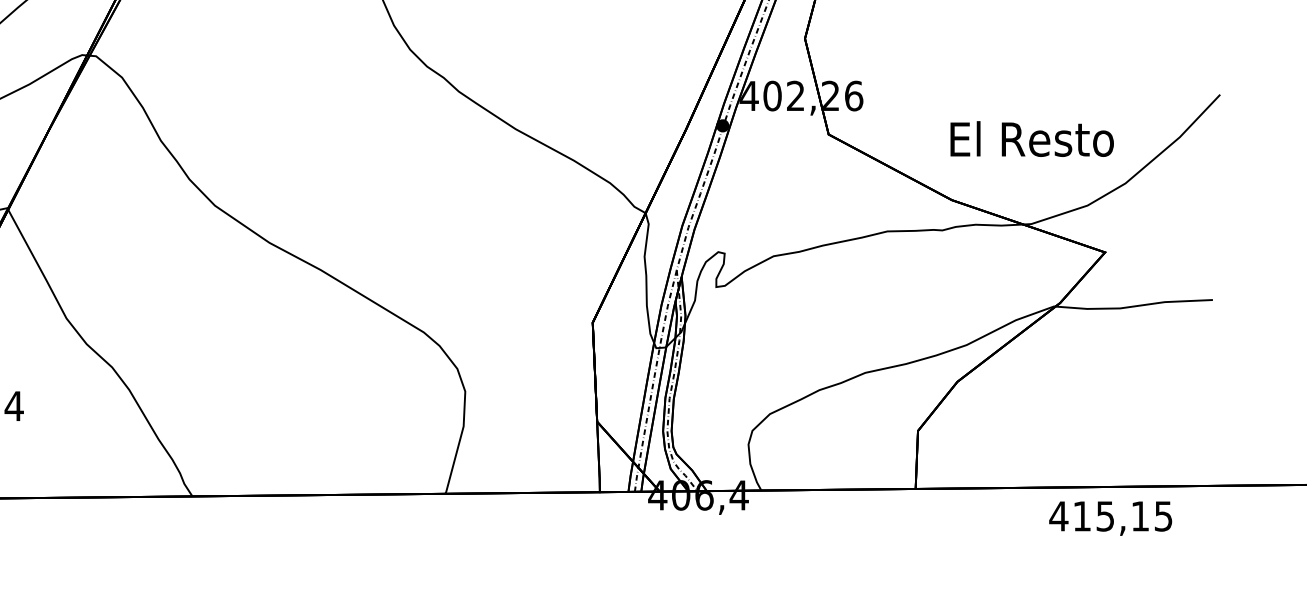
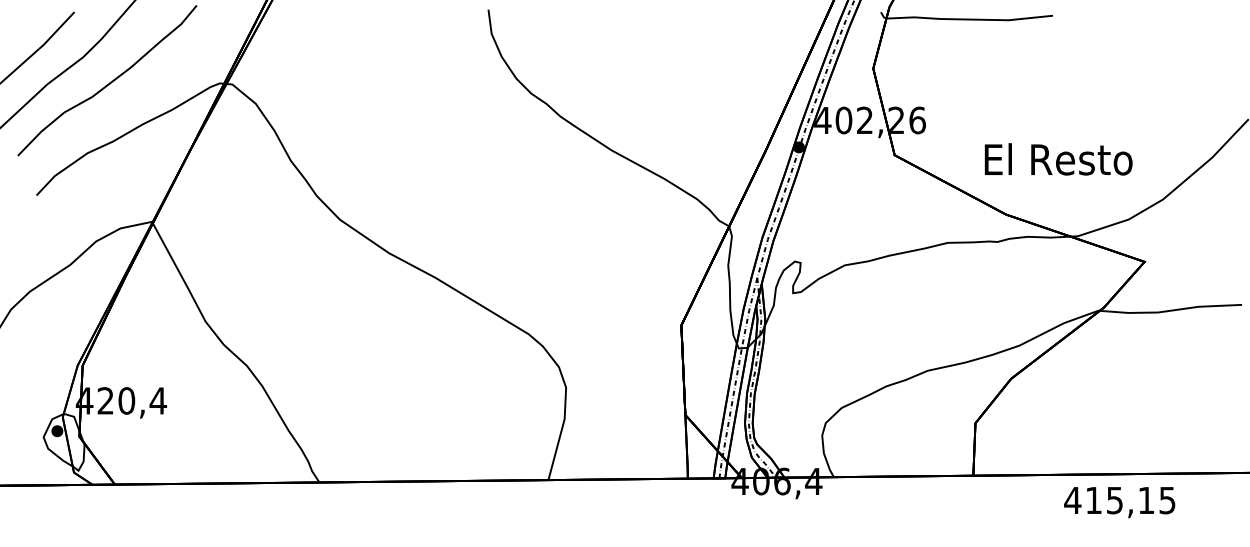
text: (1031, 139) -> (1058, 159), moved
text: (1110, 518) -> (1119, 502), moved

